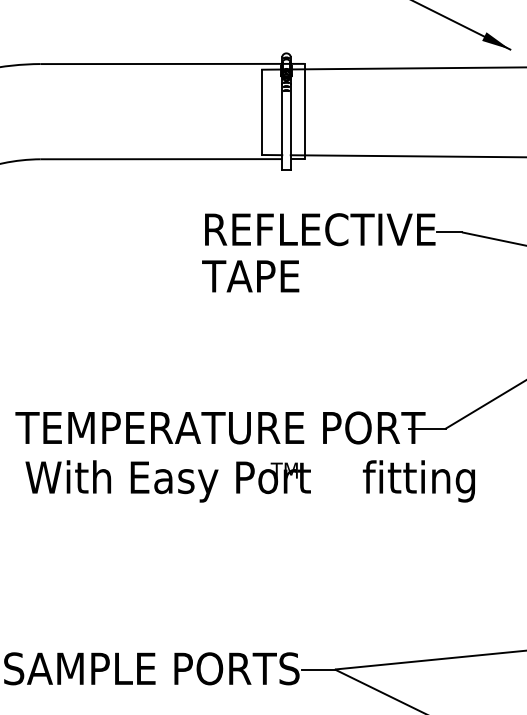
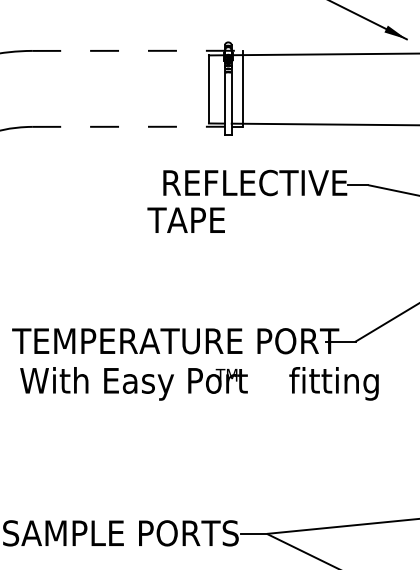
line: (172, 63) -> (137, 50), solid -> dashed
line: (161, 159) -> (128, 127), solid -> dashed
text: (250, 276) -> (186, 220), moved

